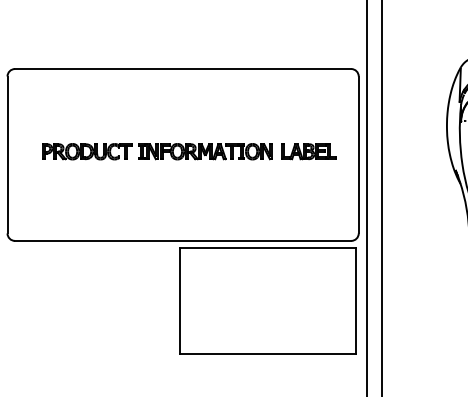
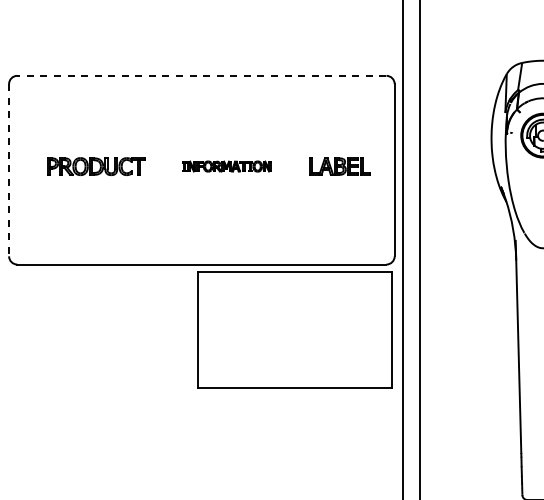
line: (182, 68) -> (201, 75), solid -> dashed
part: (205, 151) -> (226, 166), size x0.6
line: (7, 155) -> (9, 170), solid -> dashed

